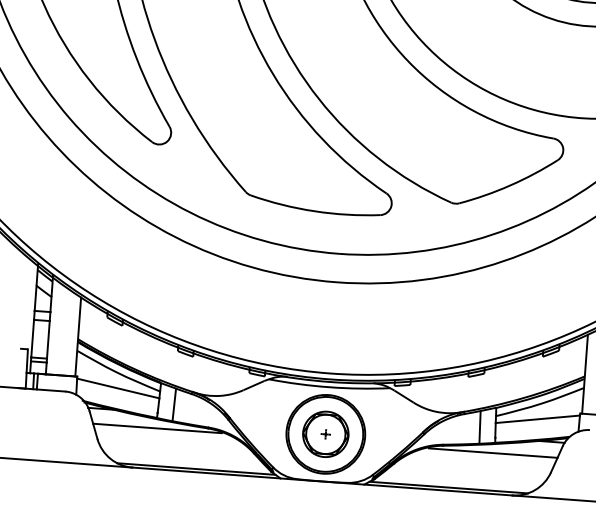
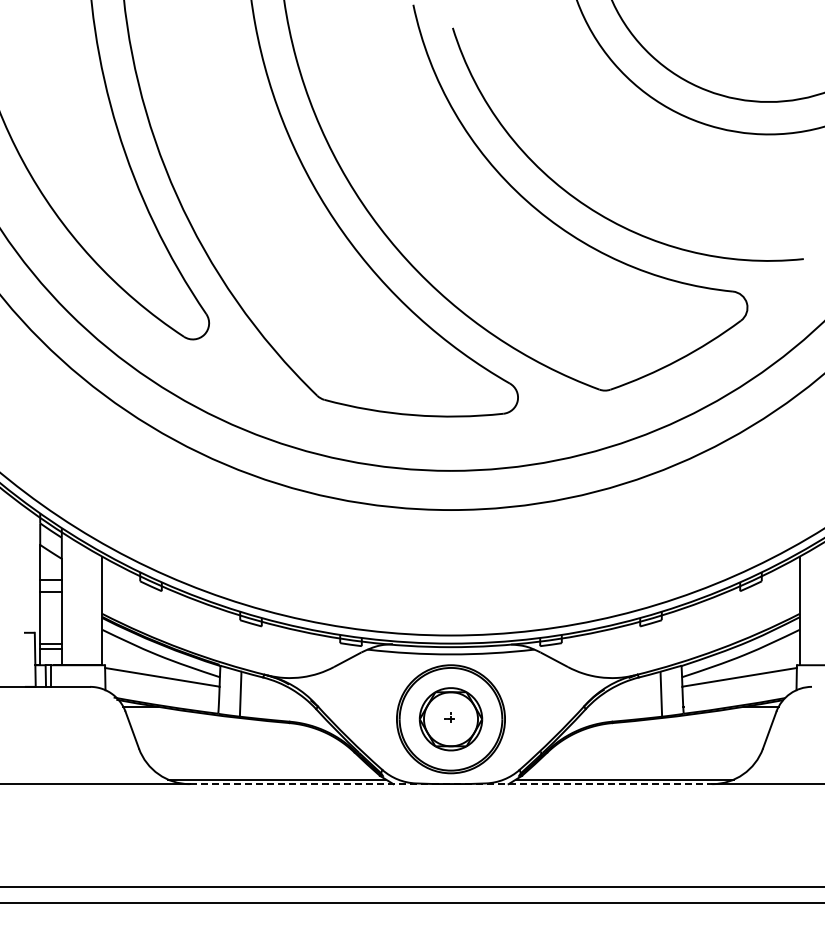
line: (157, 428) -> (219, 728), removed
line: (492, 453) -> (681, 728), removed
line: (322, 481) -> (451, 784), solid -> dashed

